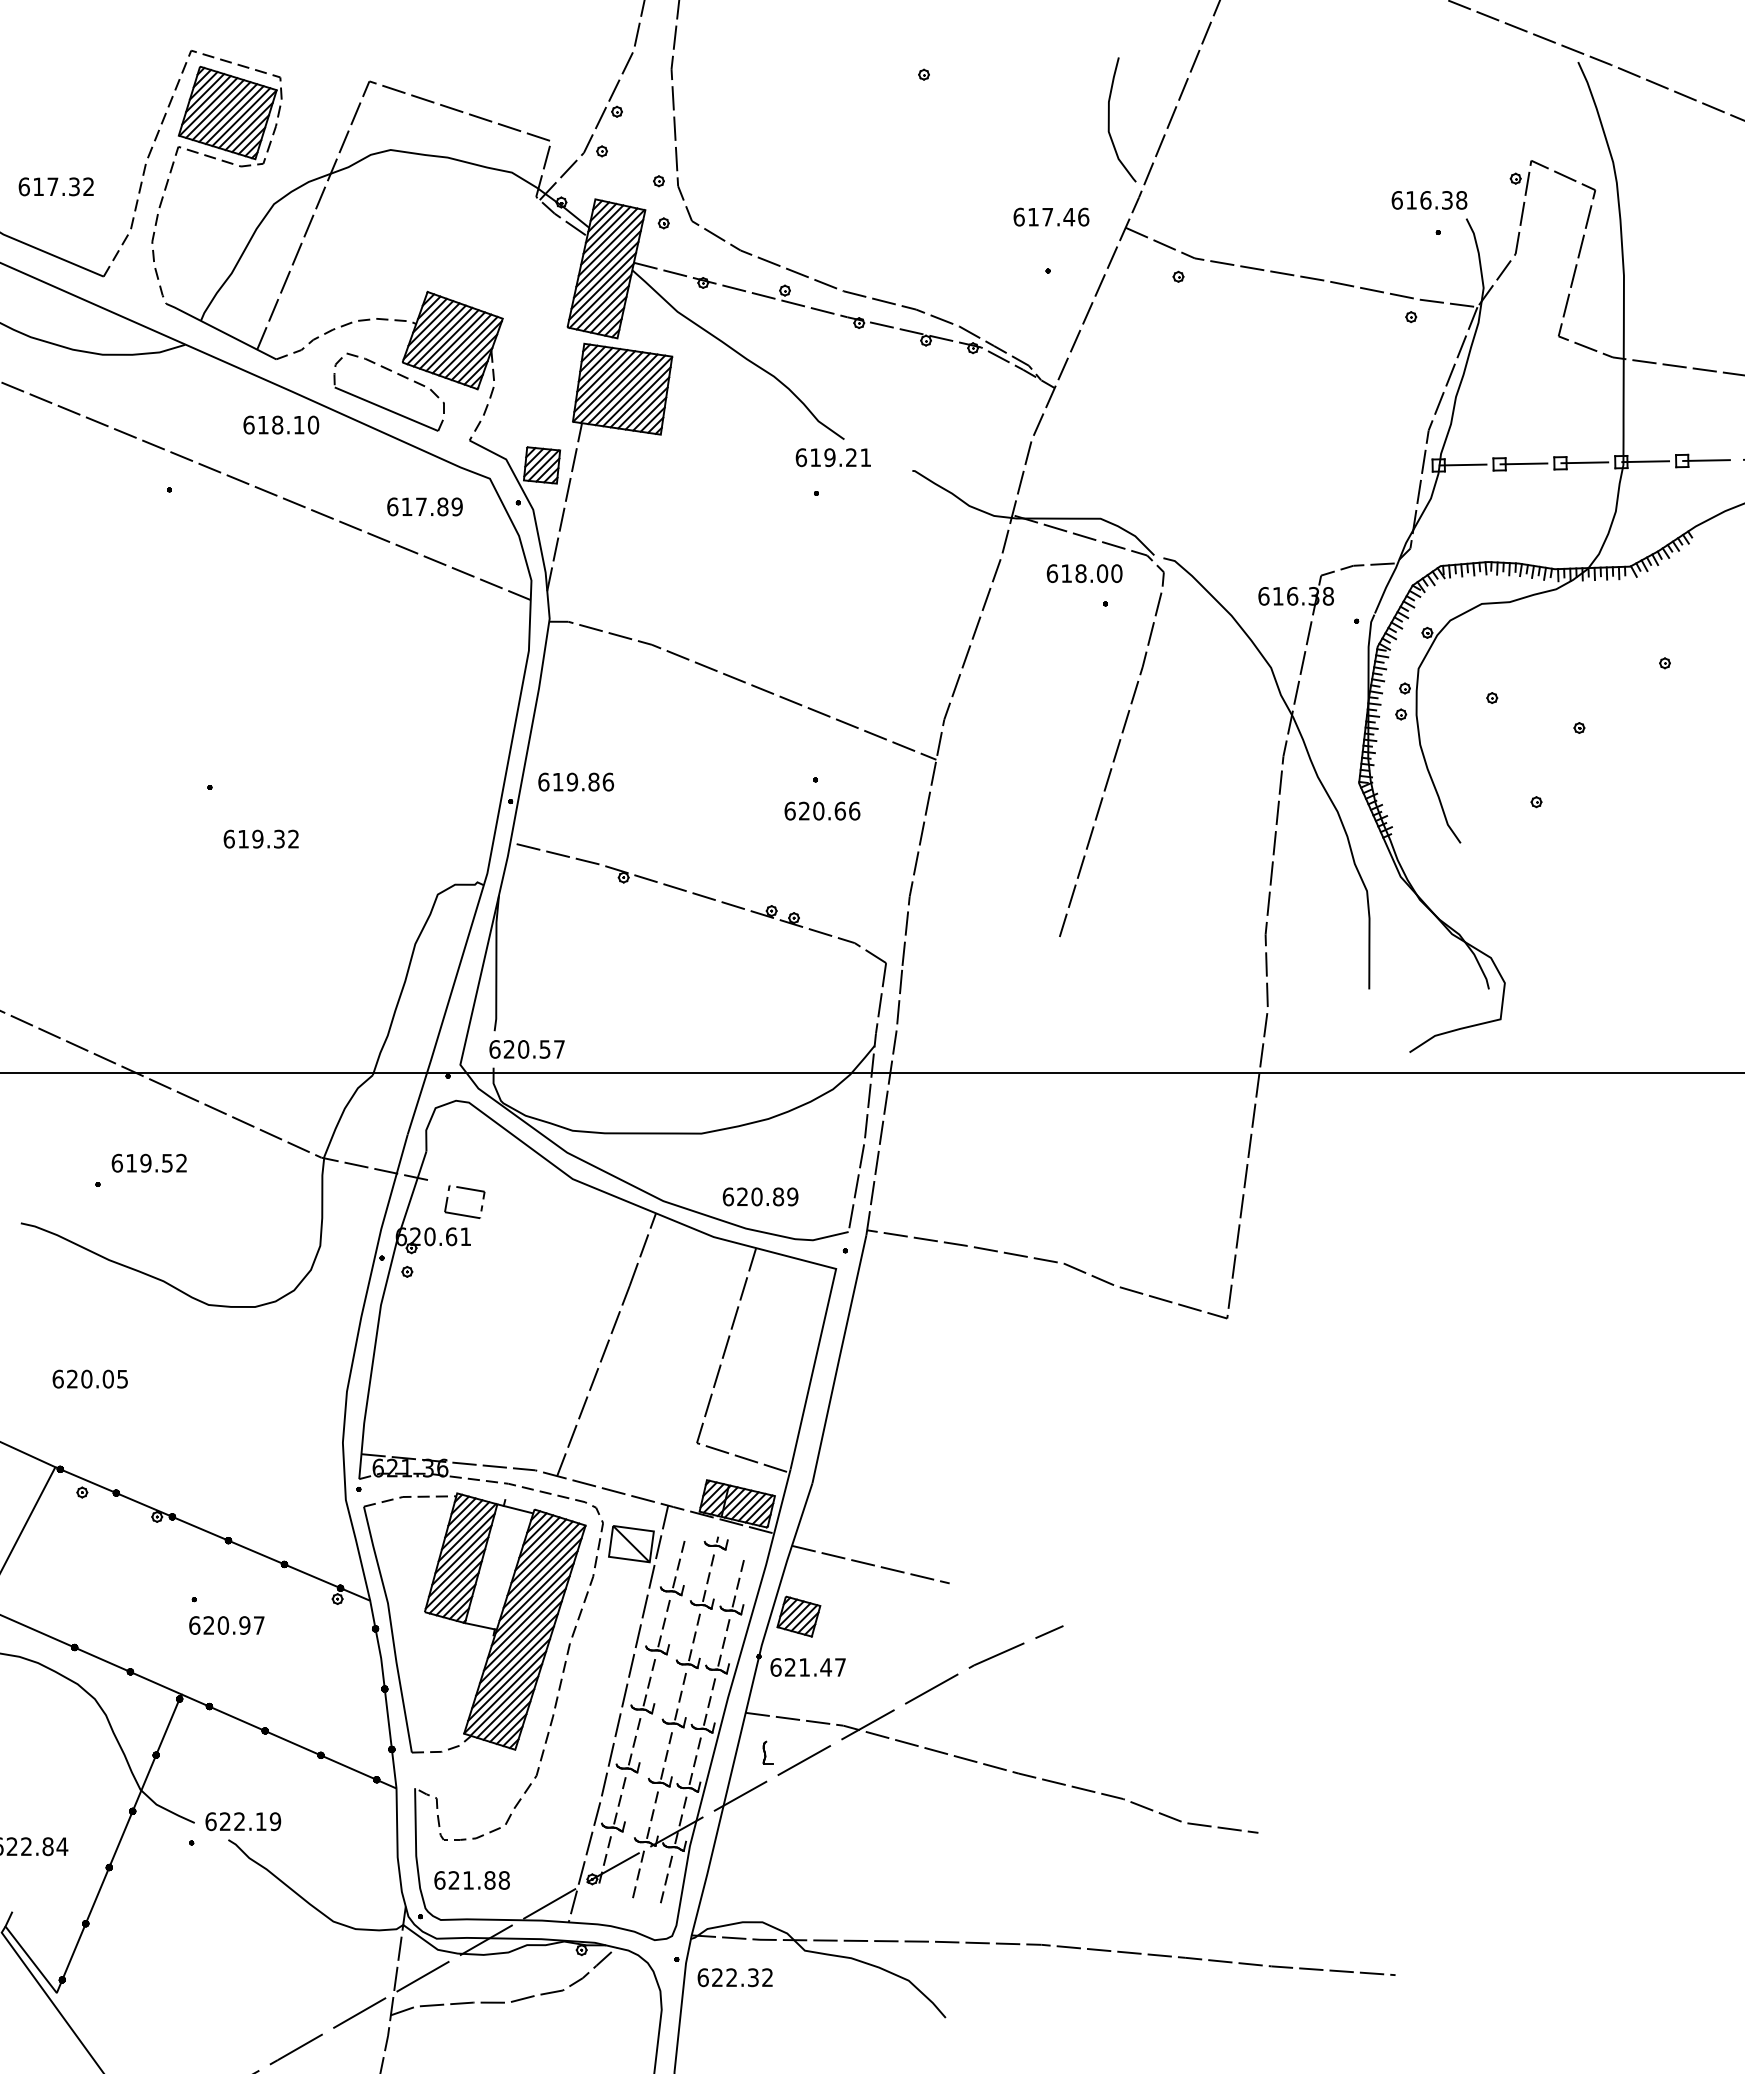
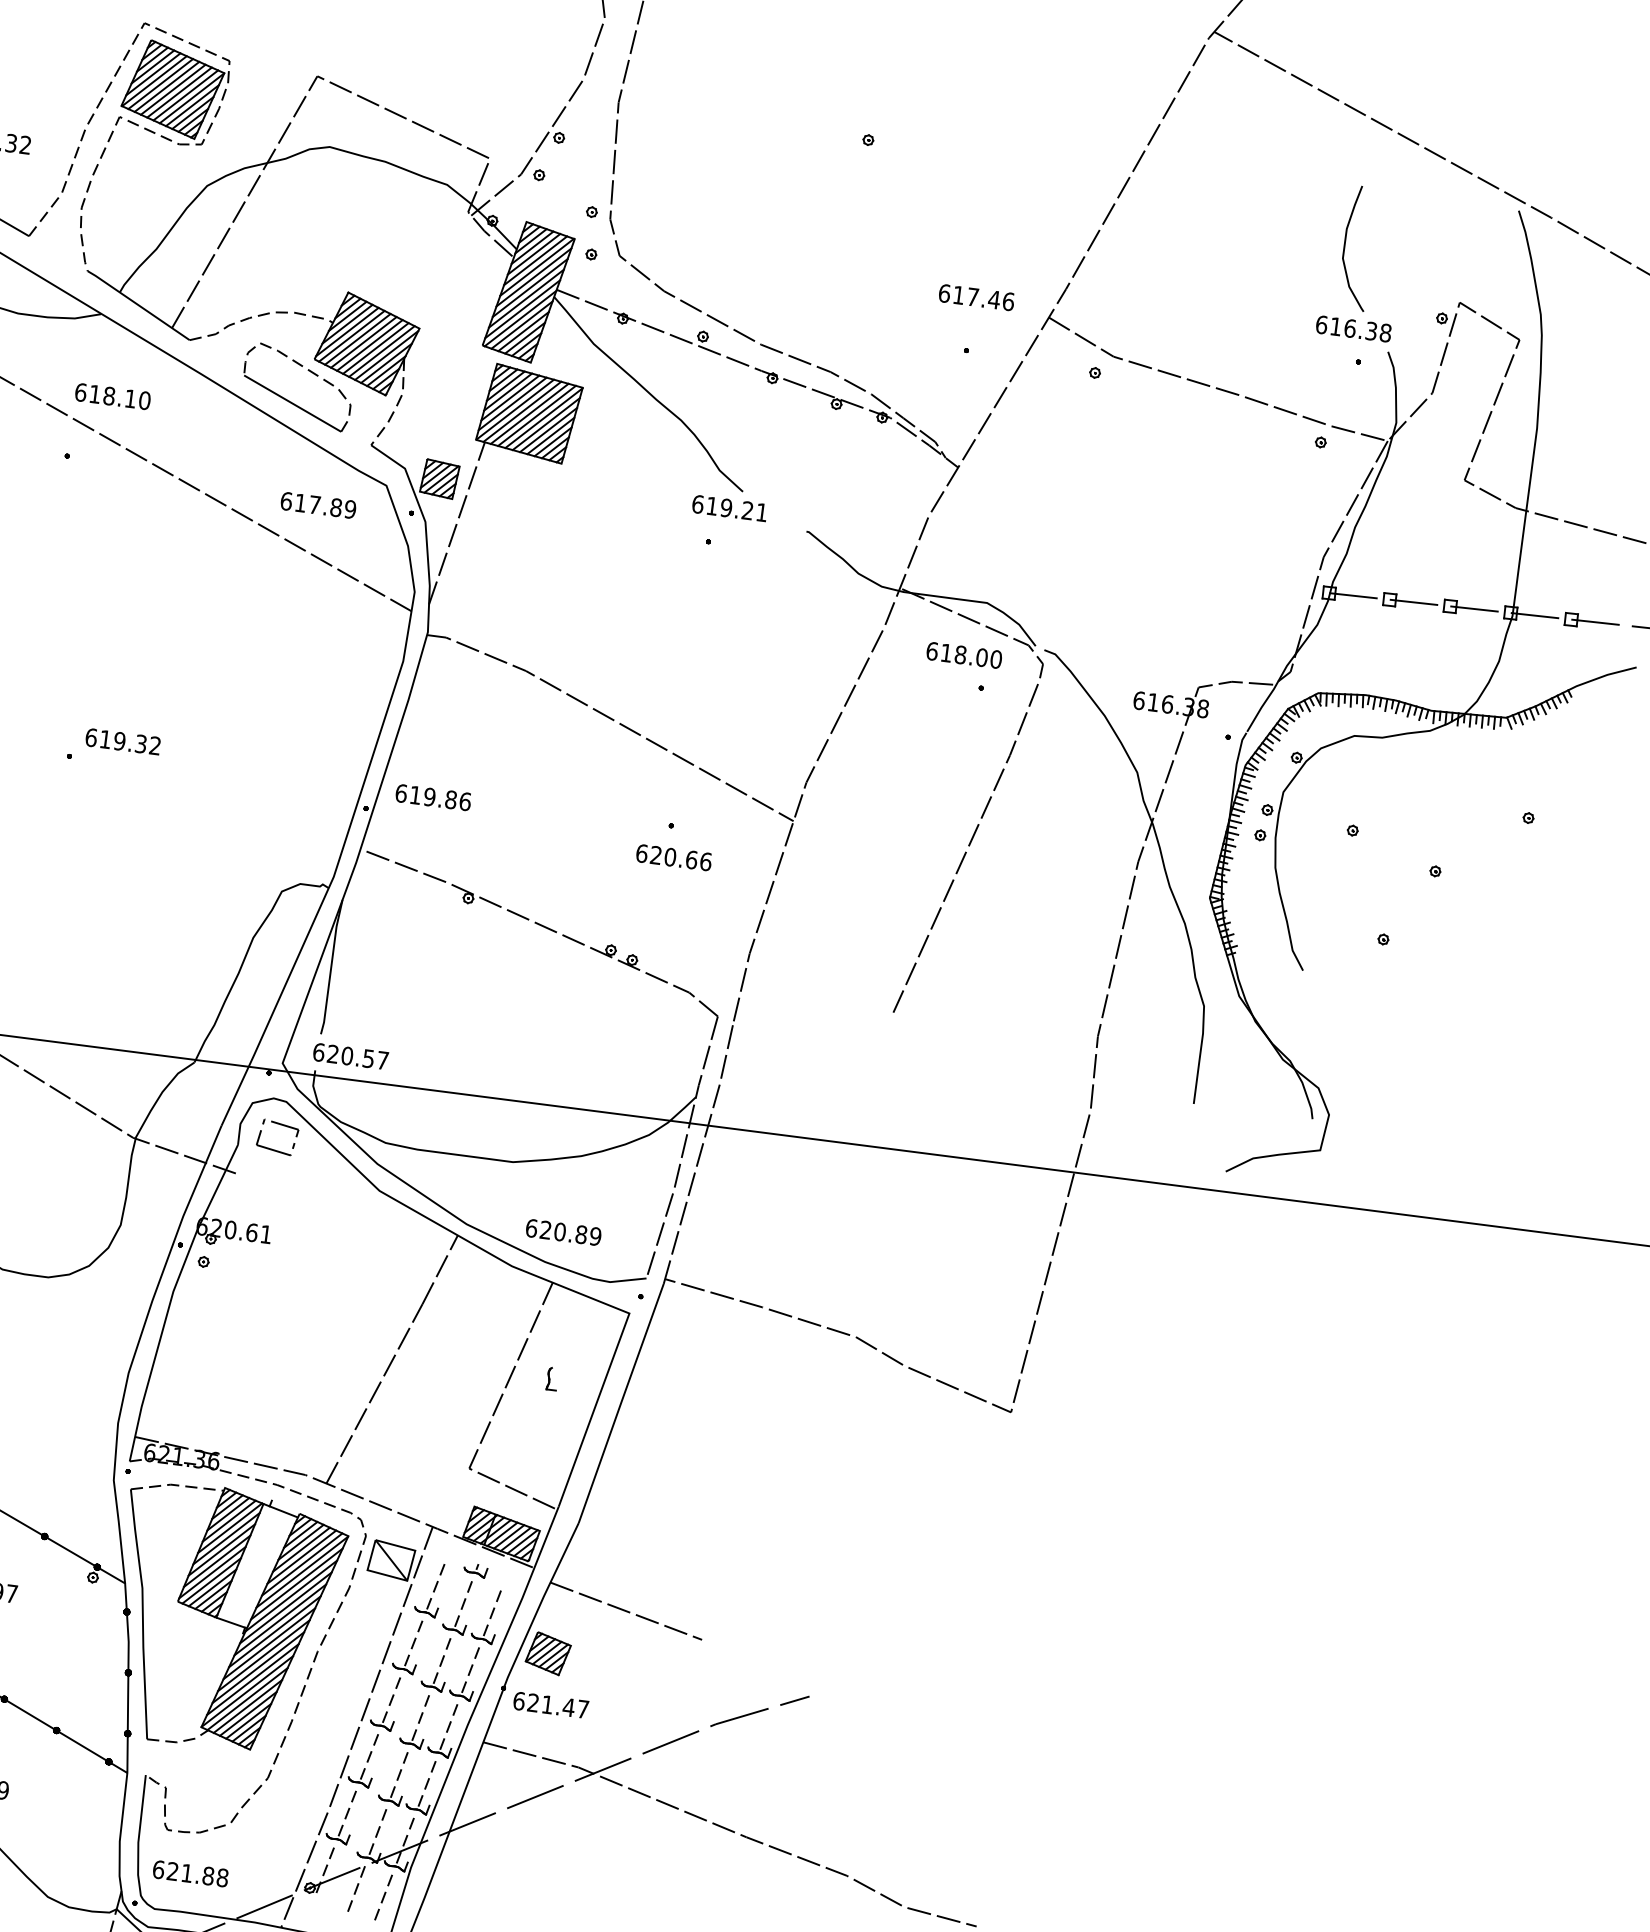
curve: (1109, 119) -> (1345, 246), moved
text: (281, 424) -> (113, 396), moved
text: (260, 838) -> (122, 740), moved
part: (464, 1189) -> (278, 1124), moved
part: (767, 1752) -> (551, 1378), moved

